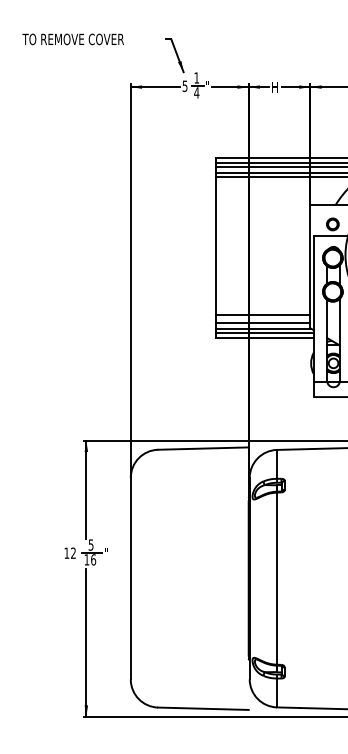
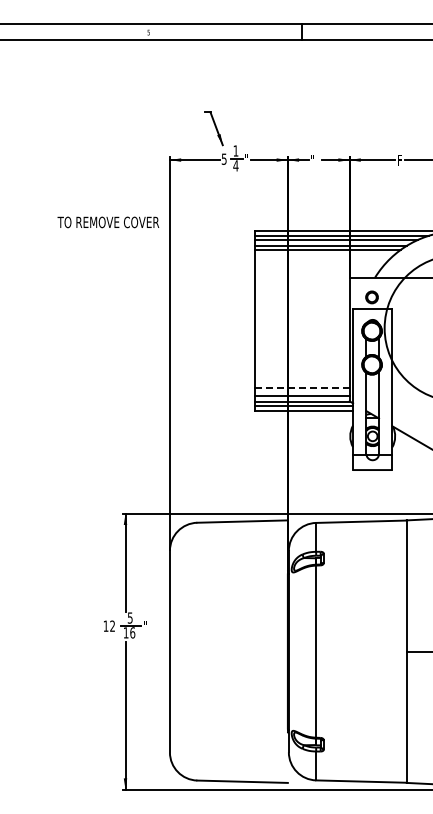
text: (73, 39) -> (108, 222), moved
text: (274, 87) -> (313, 160), H -> "
line: (262, 315) -> (301, 388), solid -> dashed

